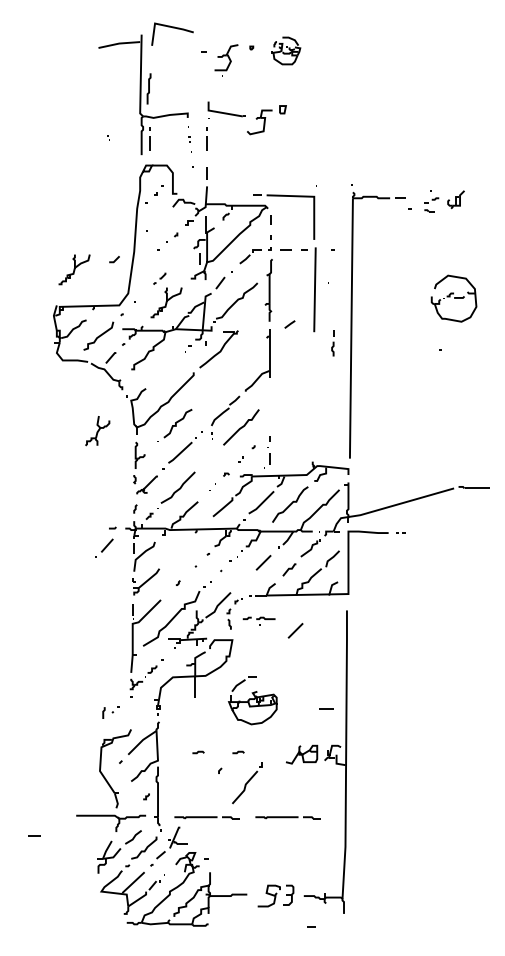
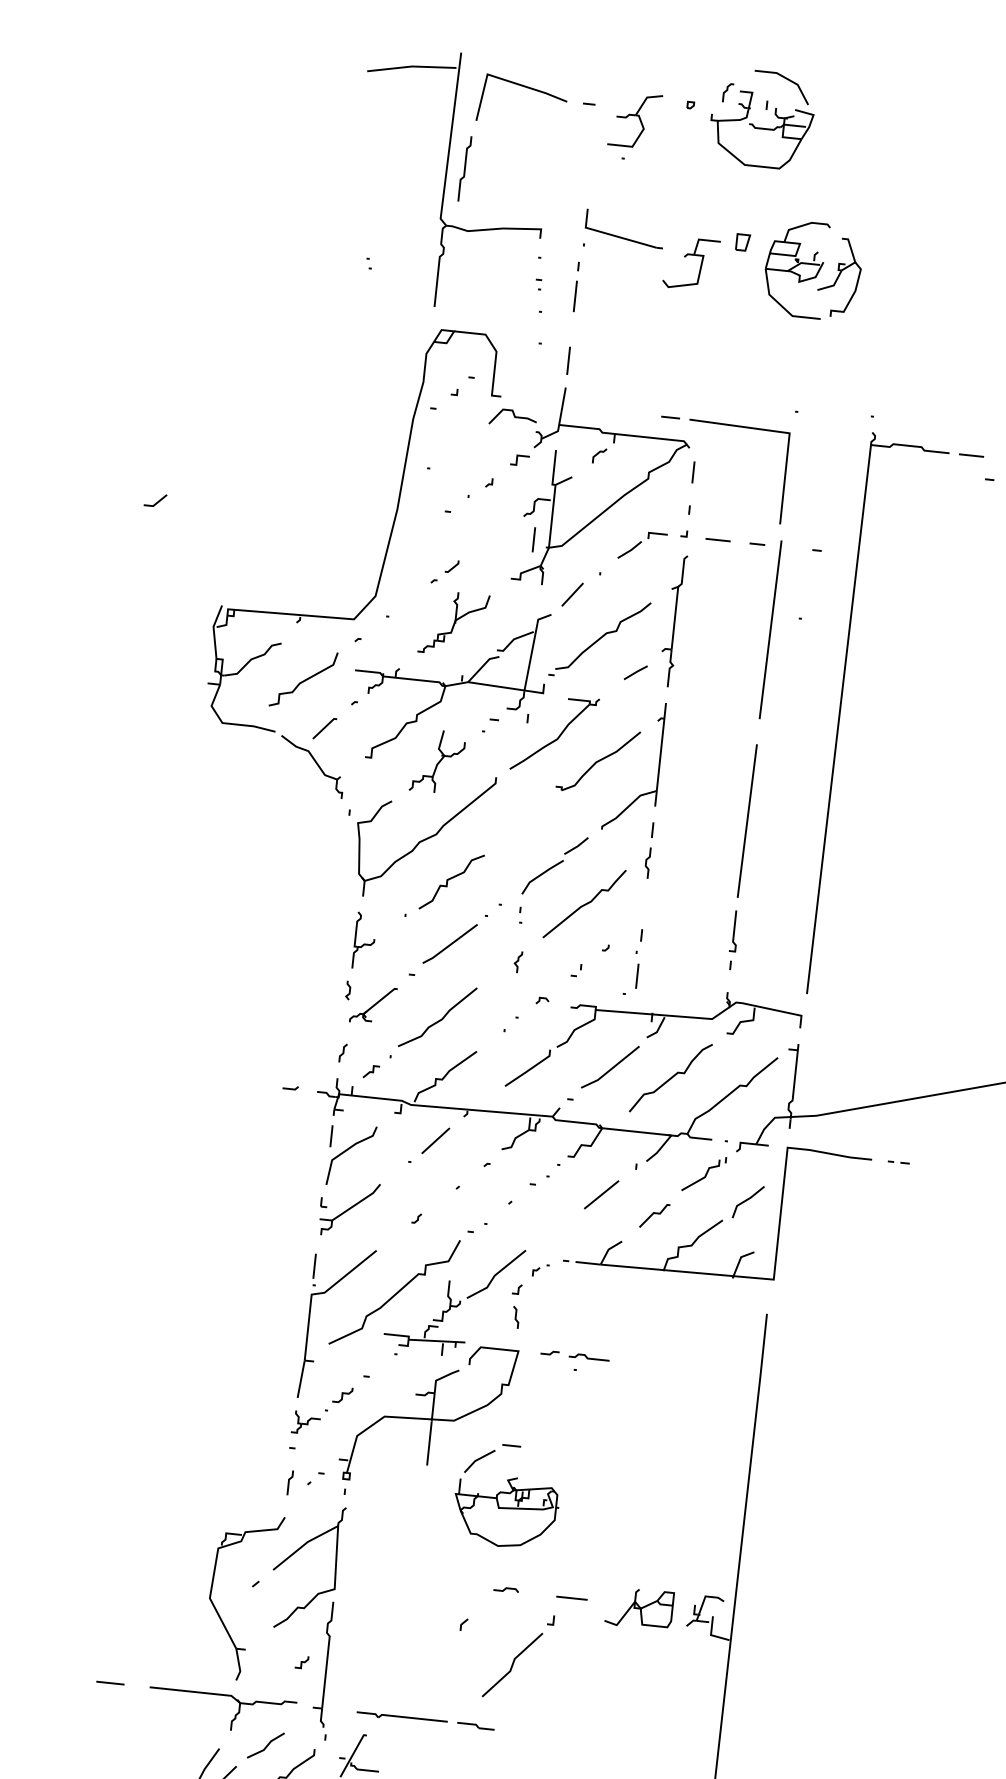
line: (172, 28) -> (523, 88), moved
part: (285, 50) -> (761, 118), size x1.67
part: (317, 119) -> (813, 270), added
line: (149, 138) -> (454, 273), removed
curve: (115, 259) -> (157, 500), moved
part: (74, 269) -> (267, 533), removed
line: (289, 324) -> (634, 672), moved
part: (332, 343) -> (648, 851), moved
part: (240, 359) -> (597, 760), added
part: (313, 397) -> (743, 856), added
part: (97, 431) -> (437, 762), moved
curve: (212, 457) -> (517, 961), added
part: (104, 547) -> (429, 1144), moved
part: (258, 620) -> (573, 1359), moved
line: (295, 630) -> (653, 1344), removed
part: (252, 700) -> (505, 1495), moved
line: (326, 708) -> (571, 1596), moved
part: (110, 712) -> (304, 1483), moved
line: (198, 752) -> (421, 1580), removed
part: (287, 817) -> (595, 1737), removed
line: (34, 835) -> (110, 1682), moved

